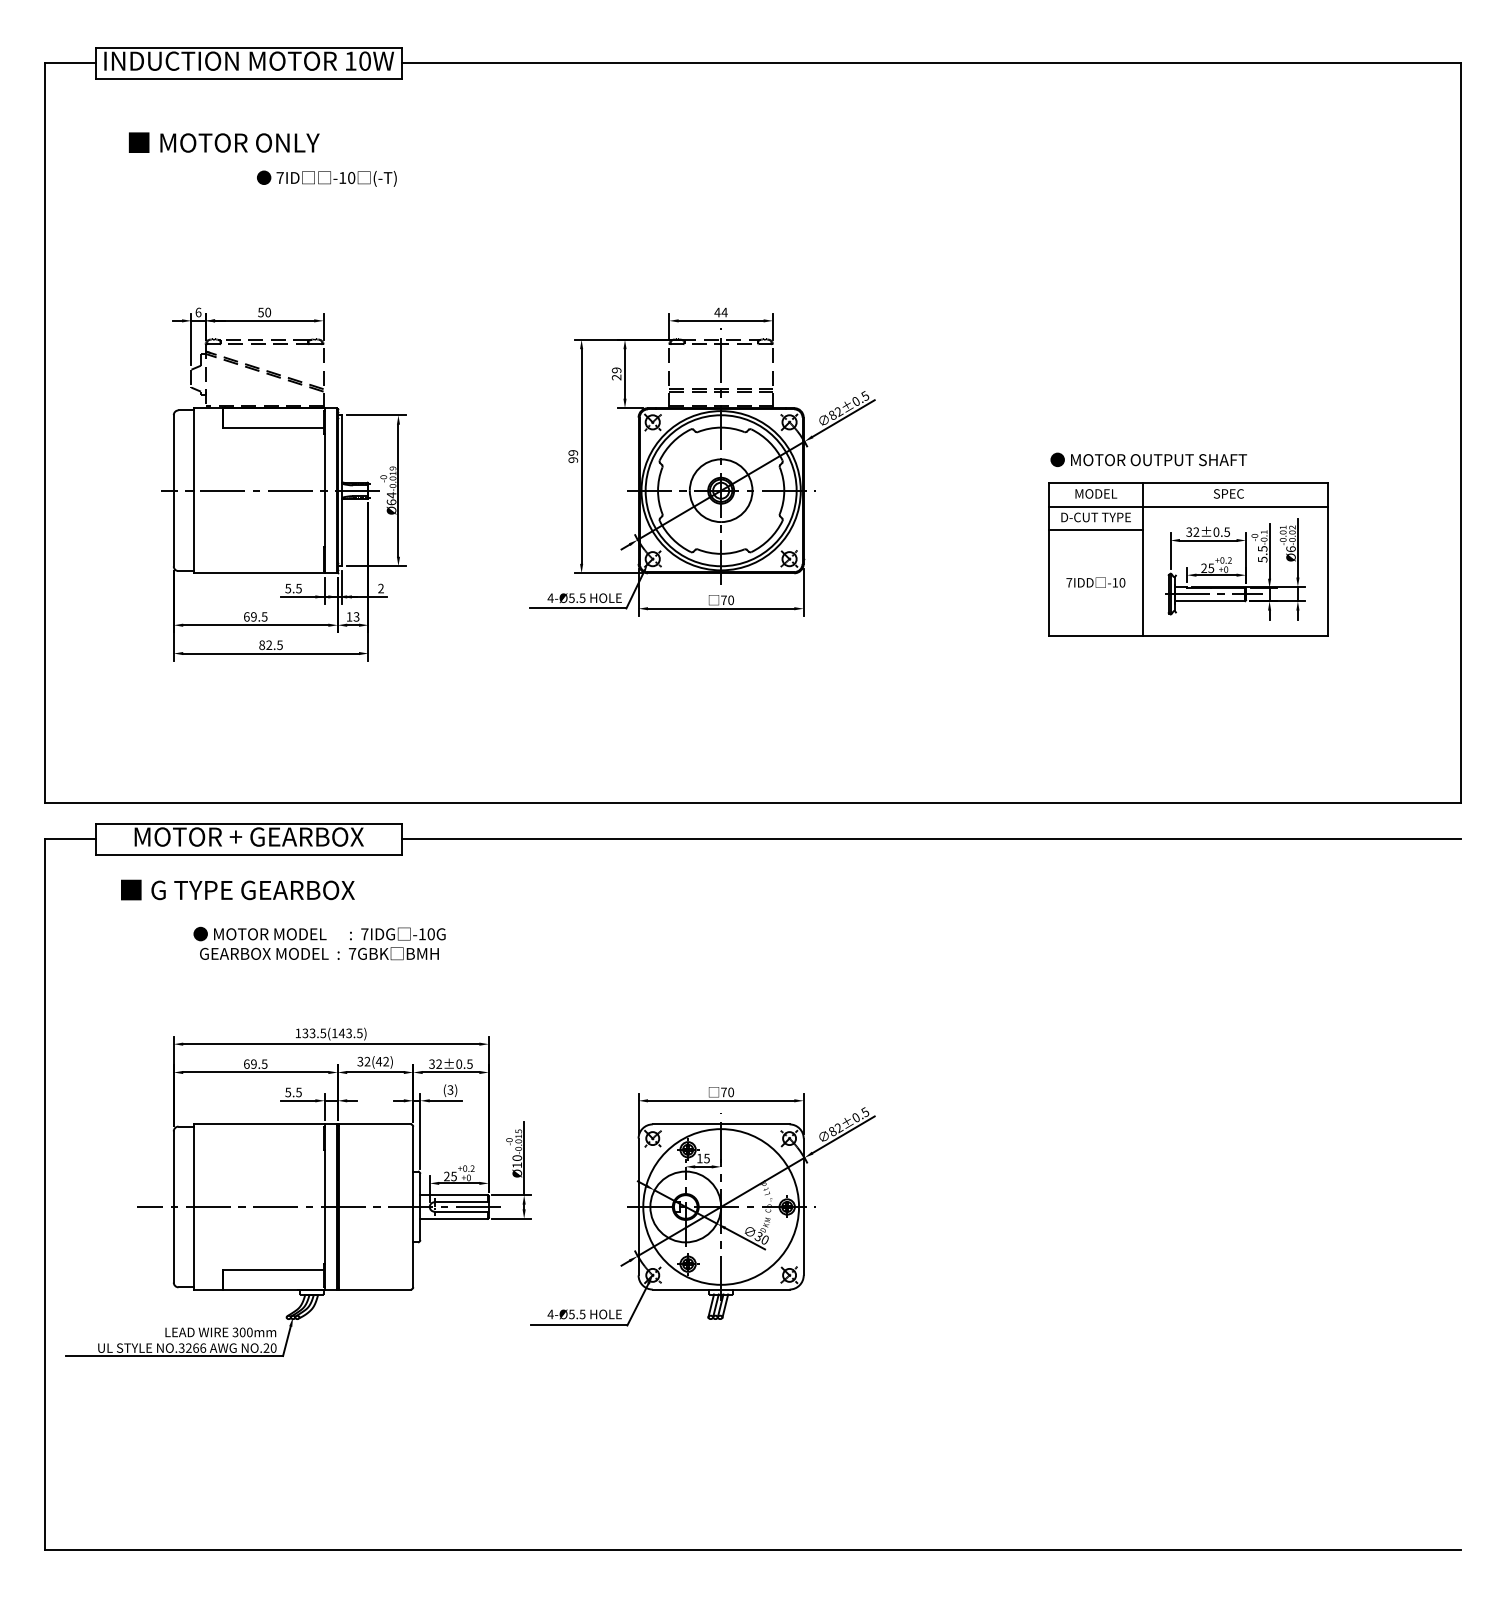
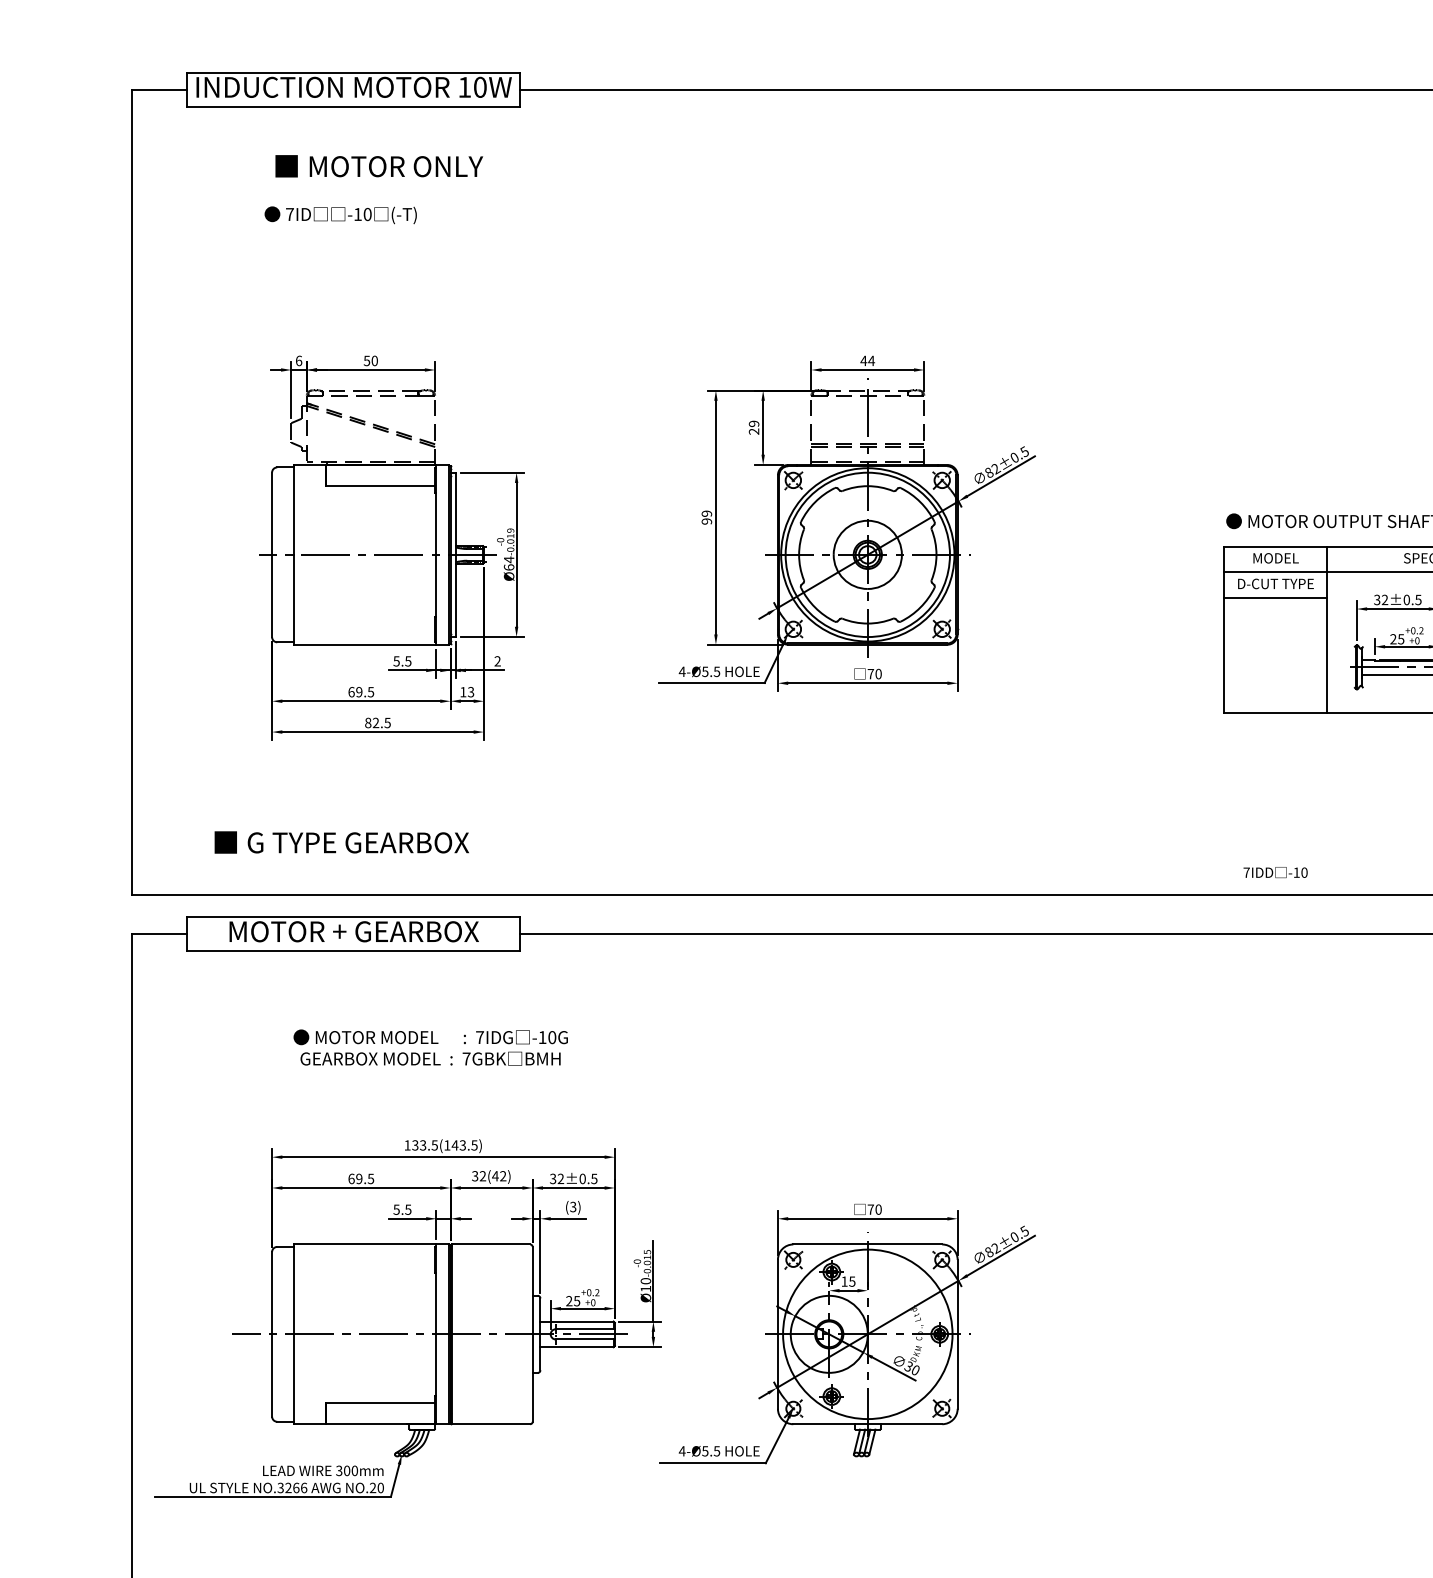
text: (224, 142) -> (379, 166), moved
text: (326, 178) -> (340, 215), moved
text: (1095, 582) -> (1275, 872), moved
text: (237, 889) -> (341, 841), moved

